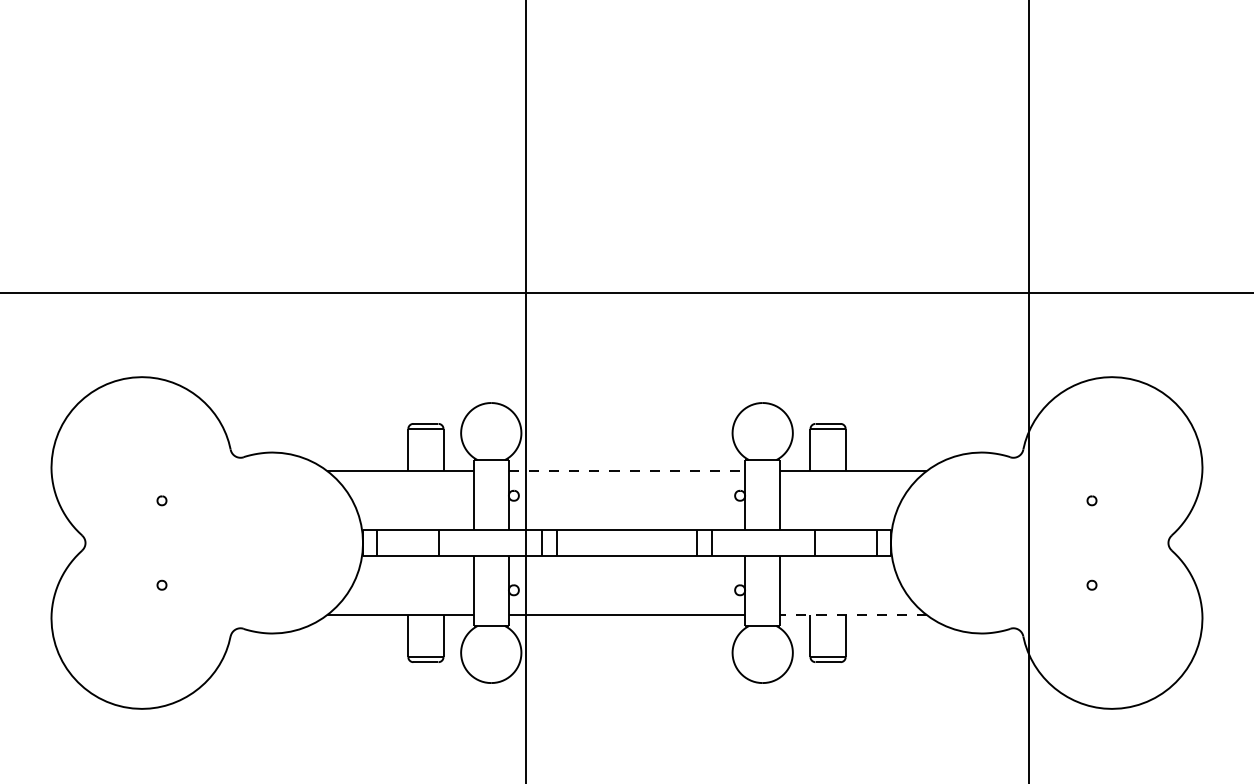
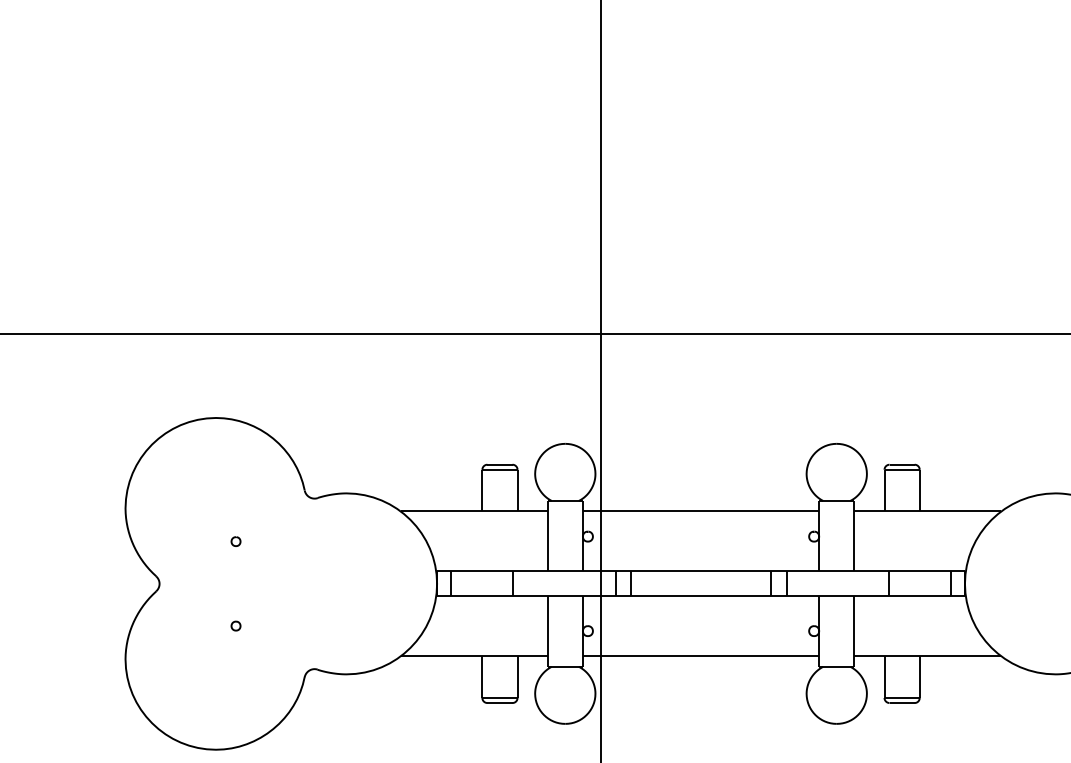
line: (627, 470) -> (701, 511), dashed -> solid
line: (853, 615) -> (927, 656), dashed -> solid

